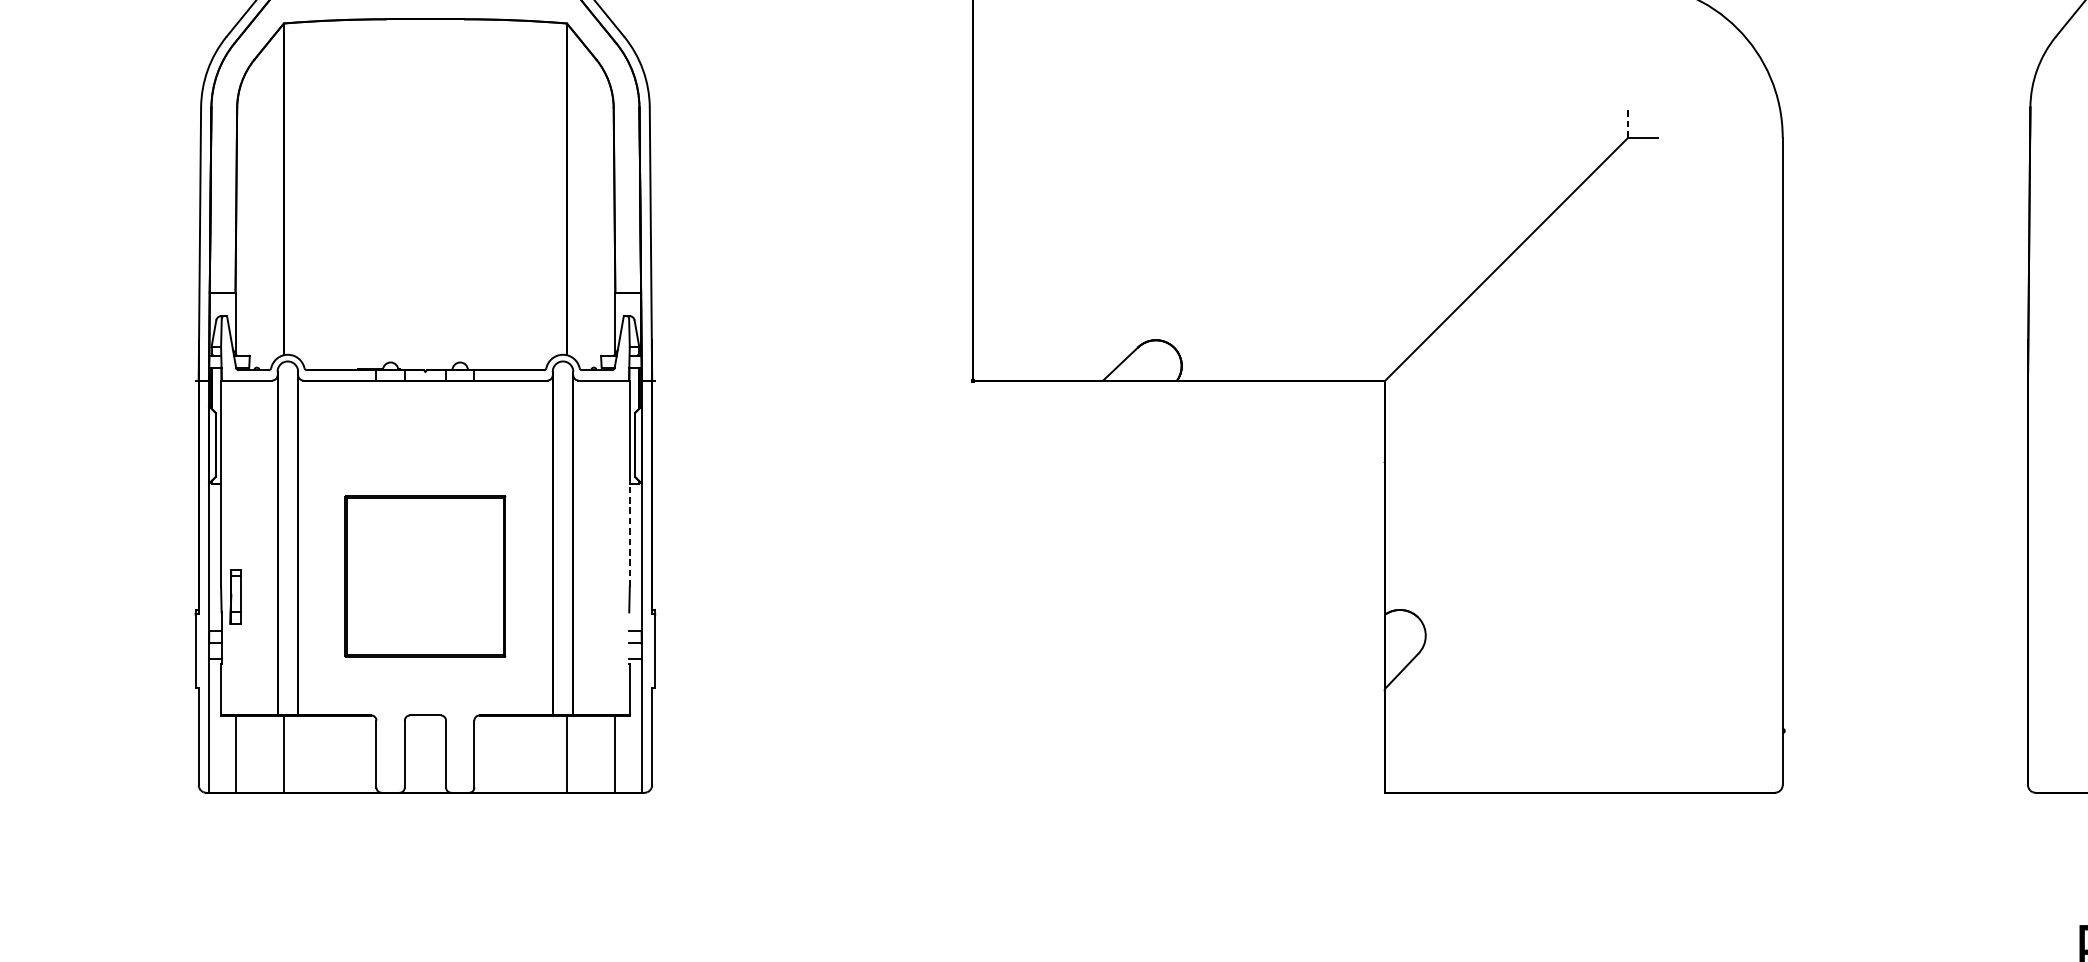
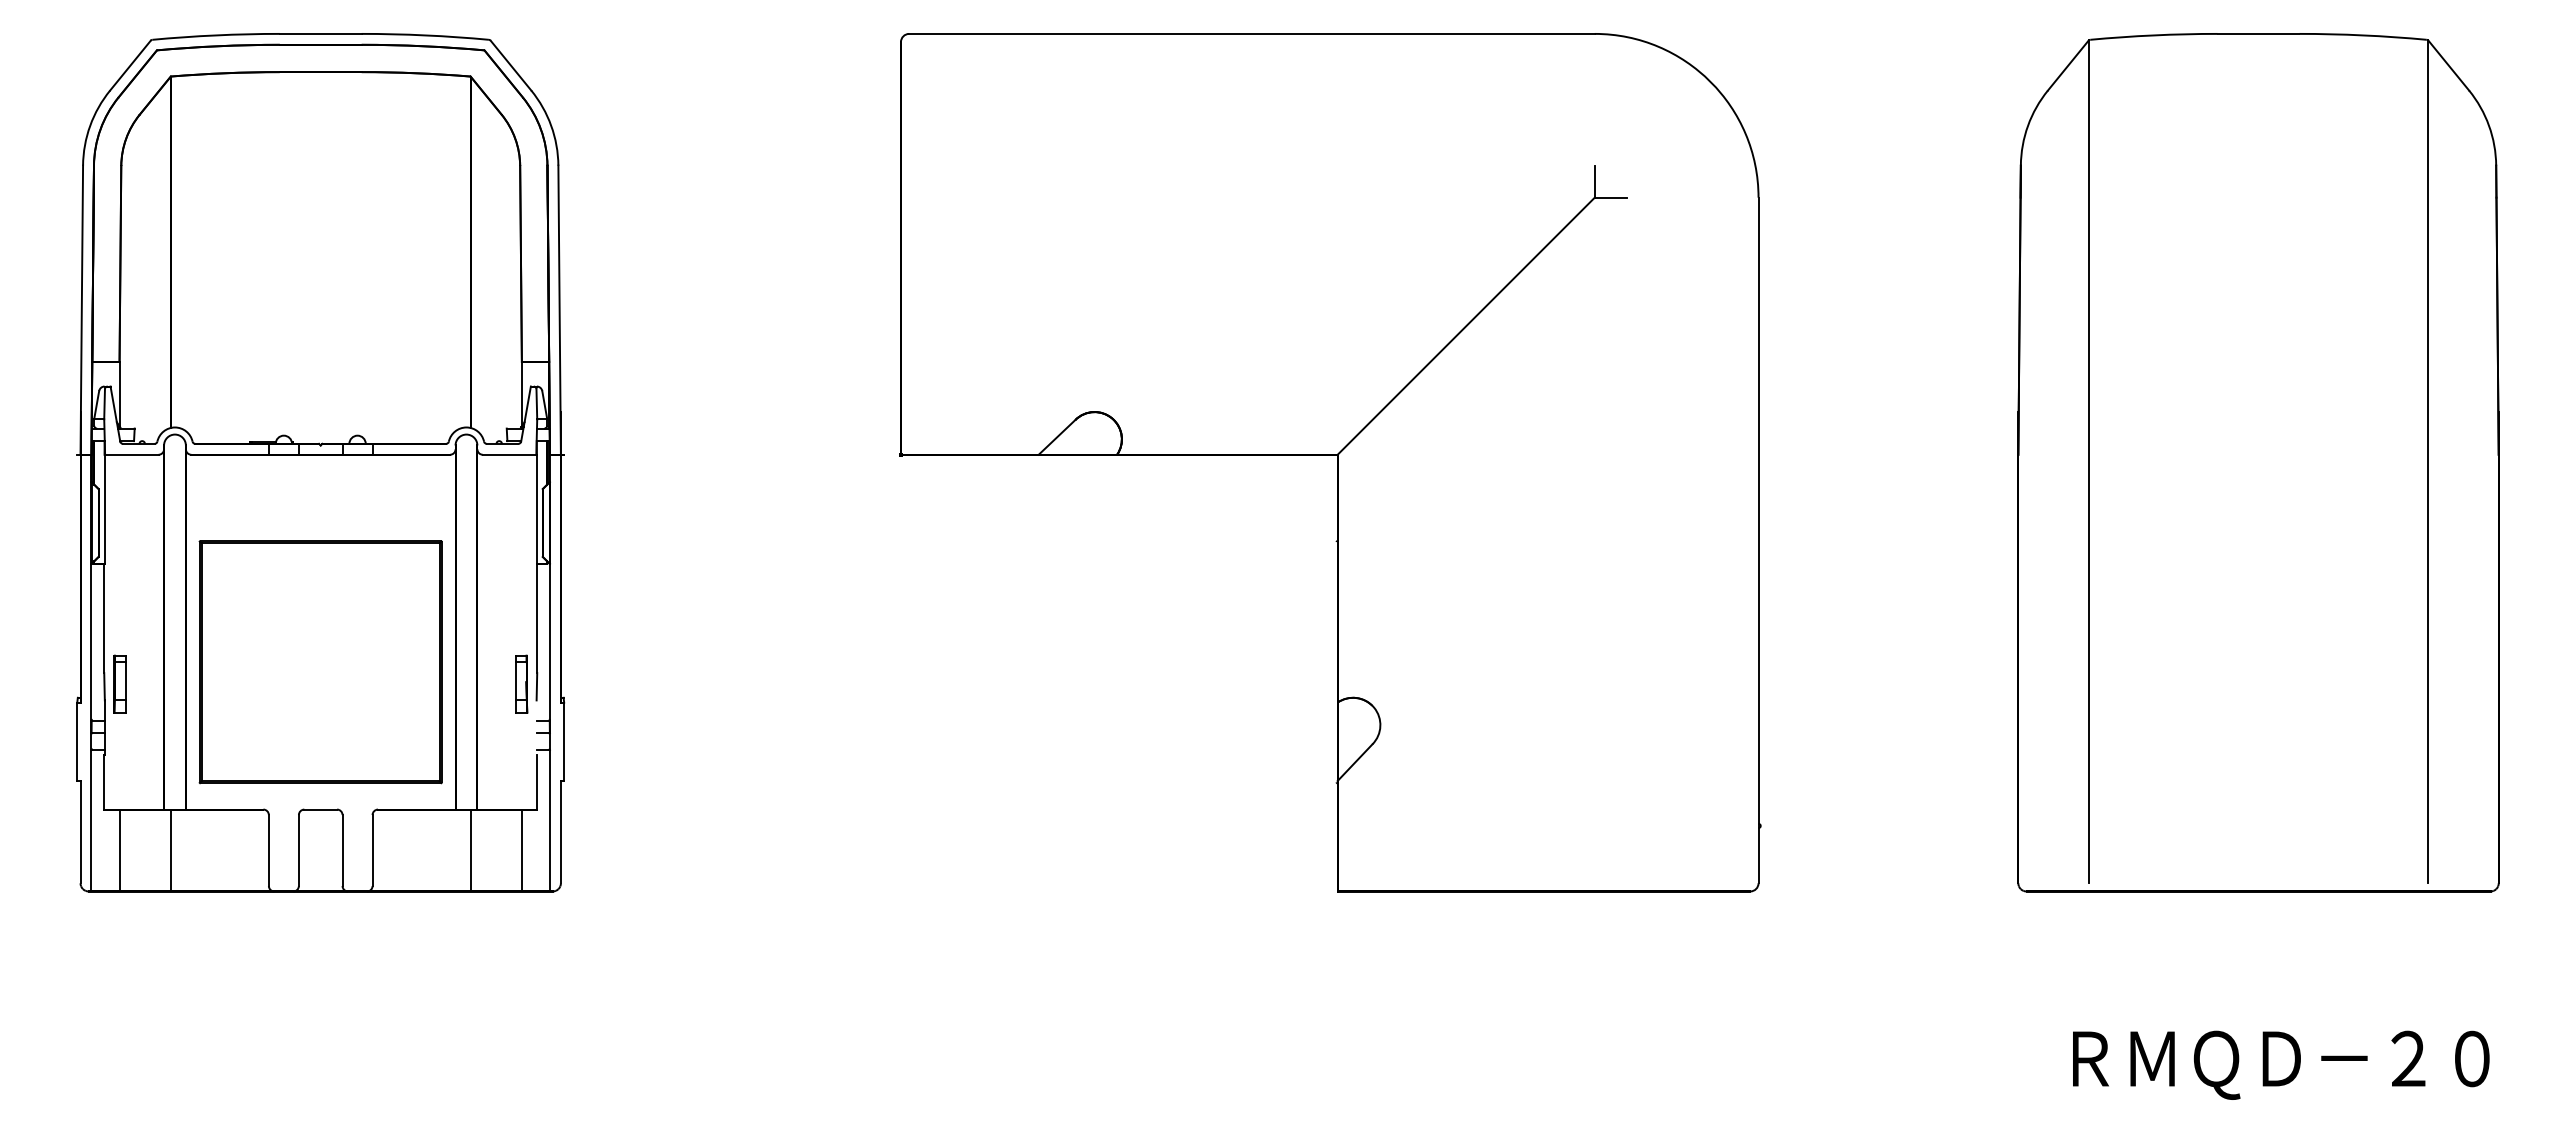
line: (1627, 122) -> (1594, 181), dashed -> solid
line: (630, 535) -> (537, 618), dashed -> solid
part: (425, 576) -> (320, 662), size x1.43
part: (614, 596) -> (521, 683), added

